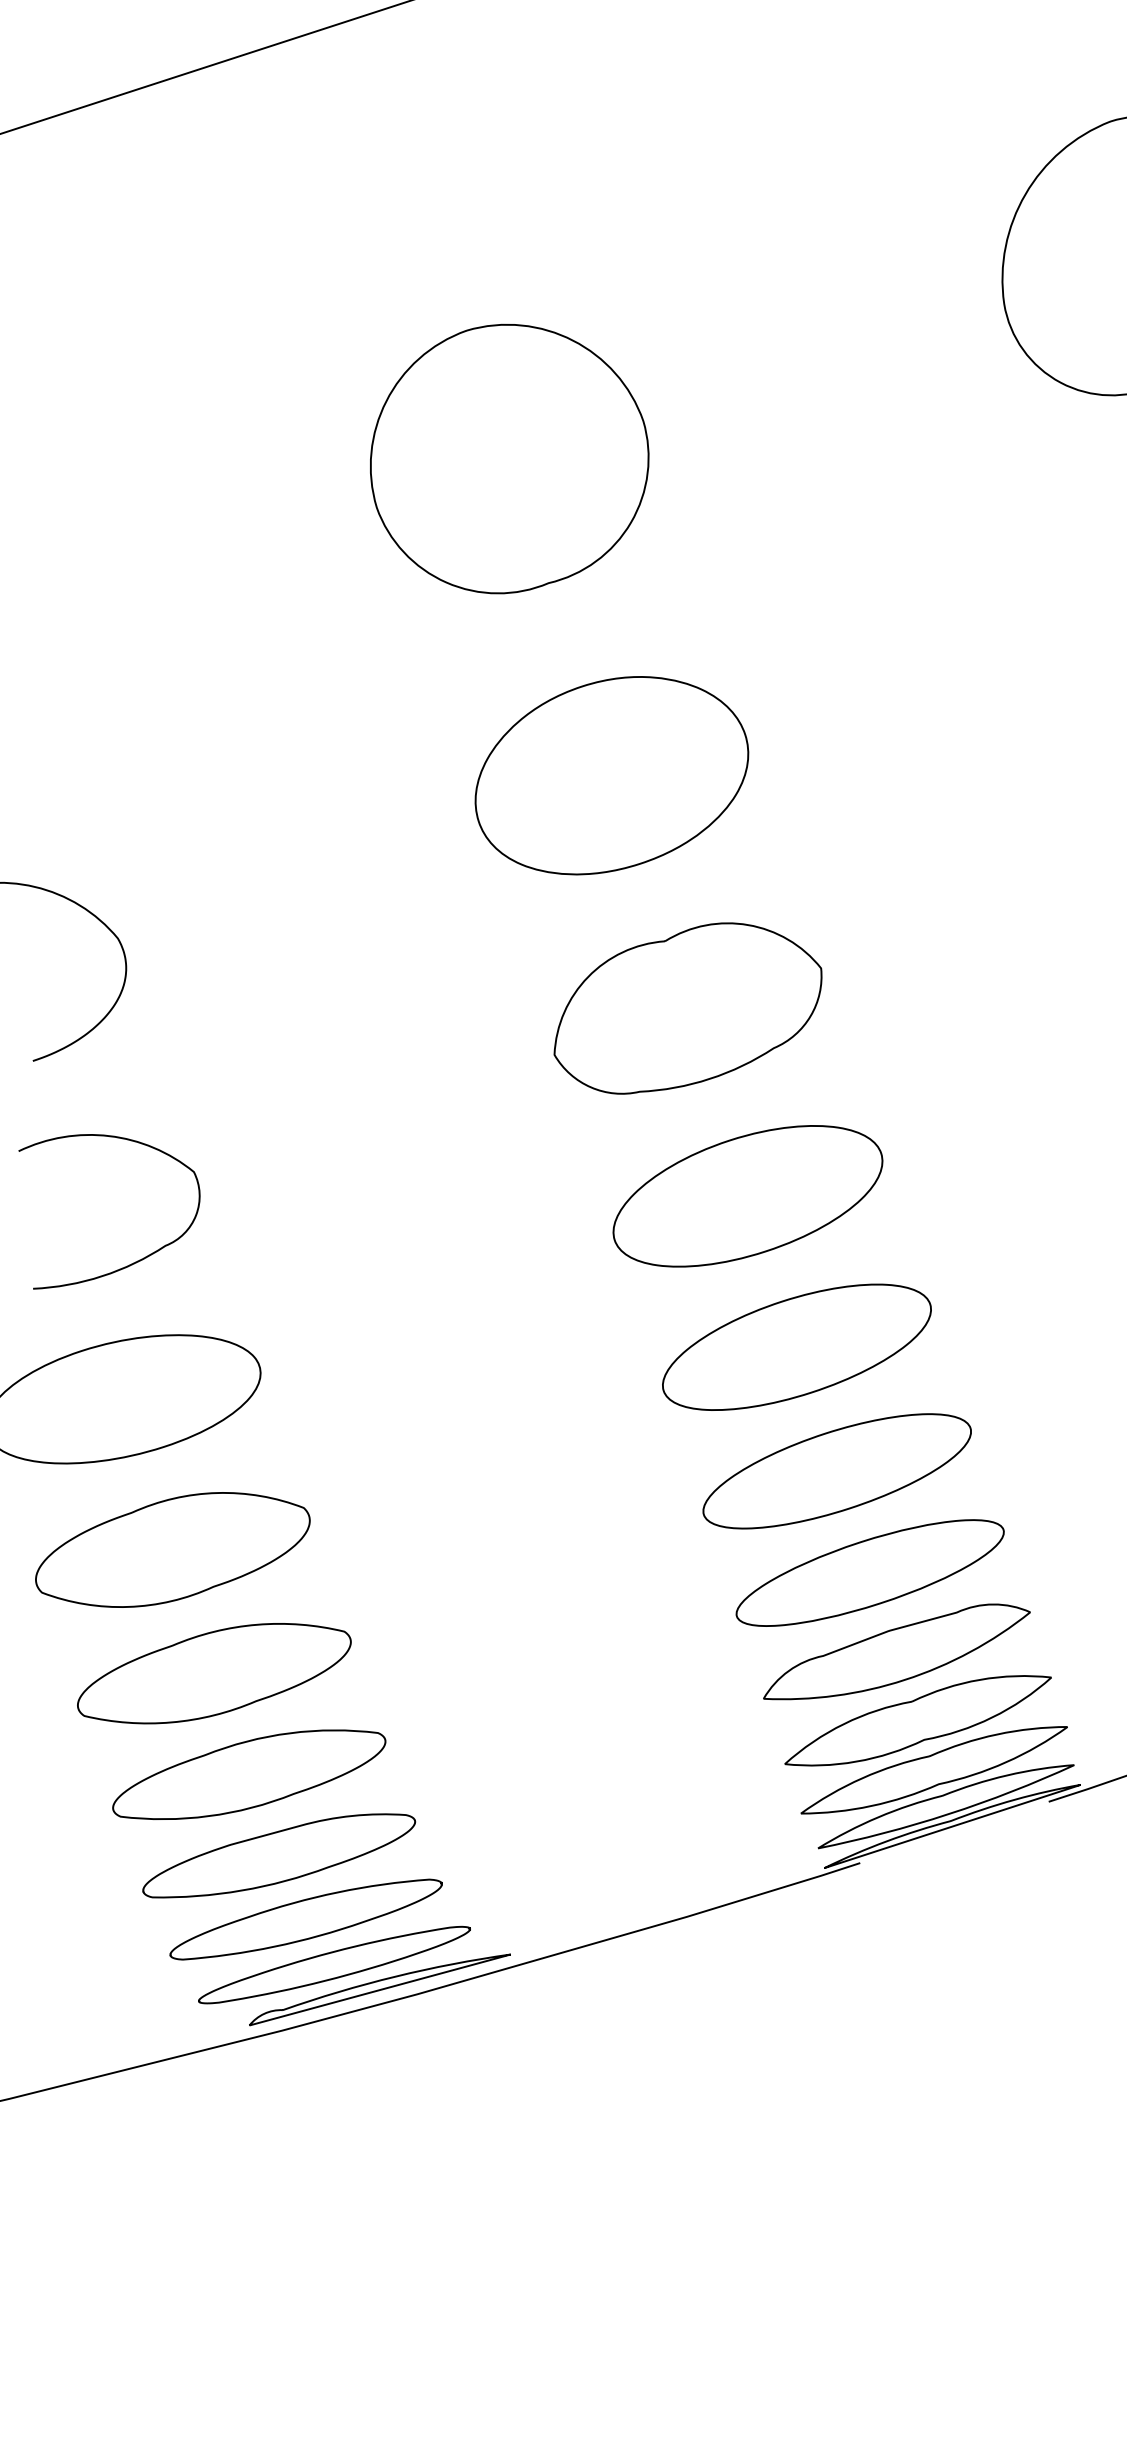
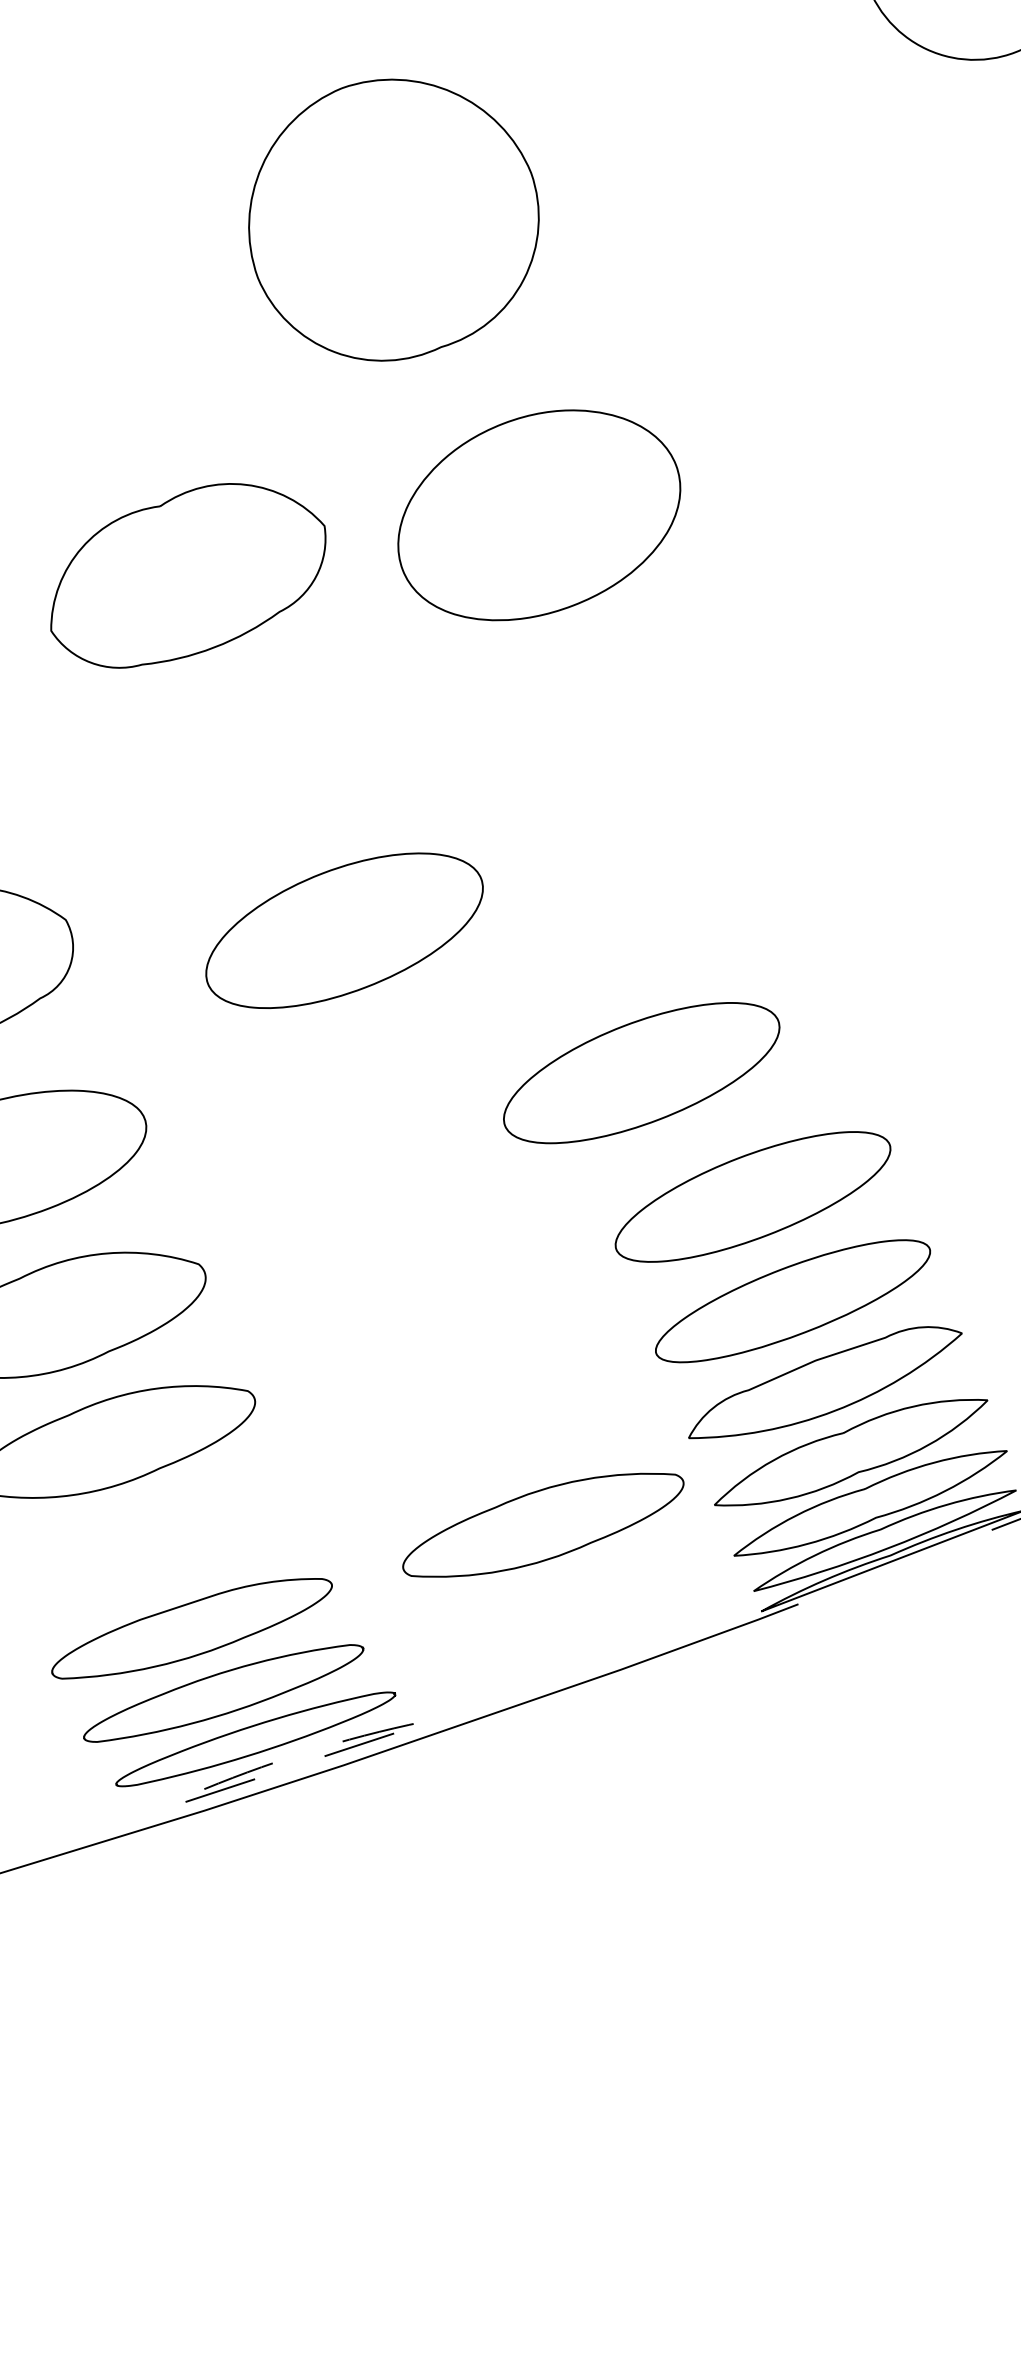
part: (509, 458) -> (393, 219), moved
part: (611, 775) -> (538, 514), moved
part: (687, 1008) -> (187, 575), moved
part: (747, 1196) -> (344, 930), moved
part: (796, 1346) -> (641, 1072), moved
part: (249, 1774) -> (543, 1524), moved
line: (476, 1963) -> (403, 1729), solid -> dashed

